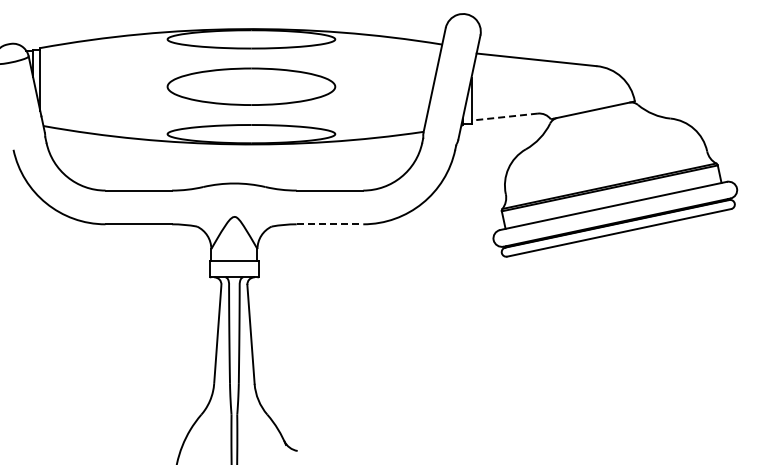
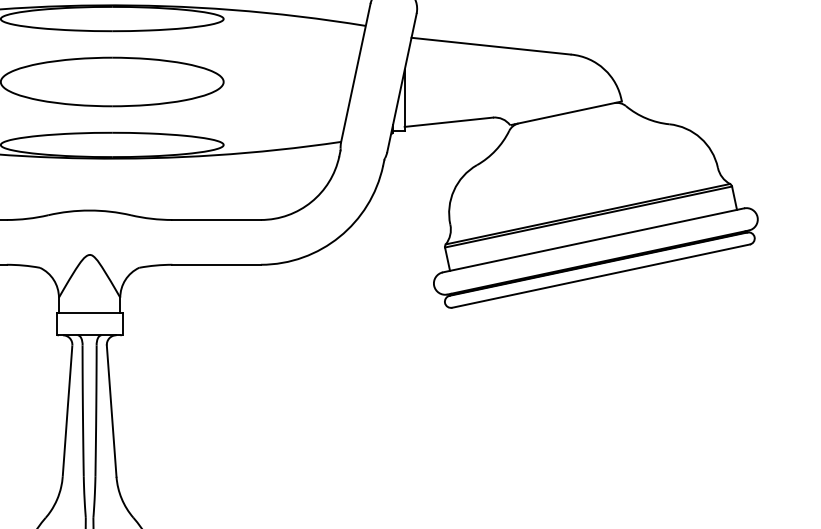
line: (504, 117) -> (448, 122), dashed -> solid
line: (330, 224) -> (217, 265), dashed -> solid

